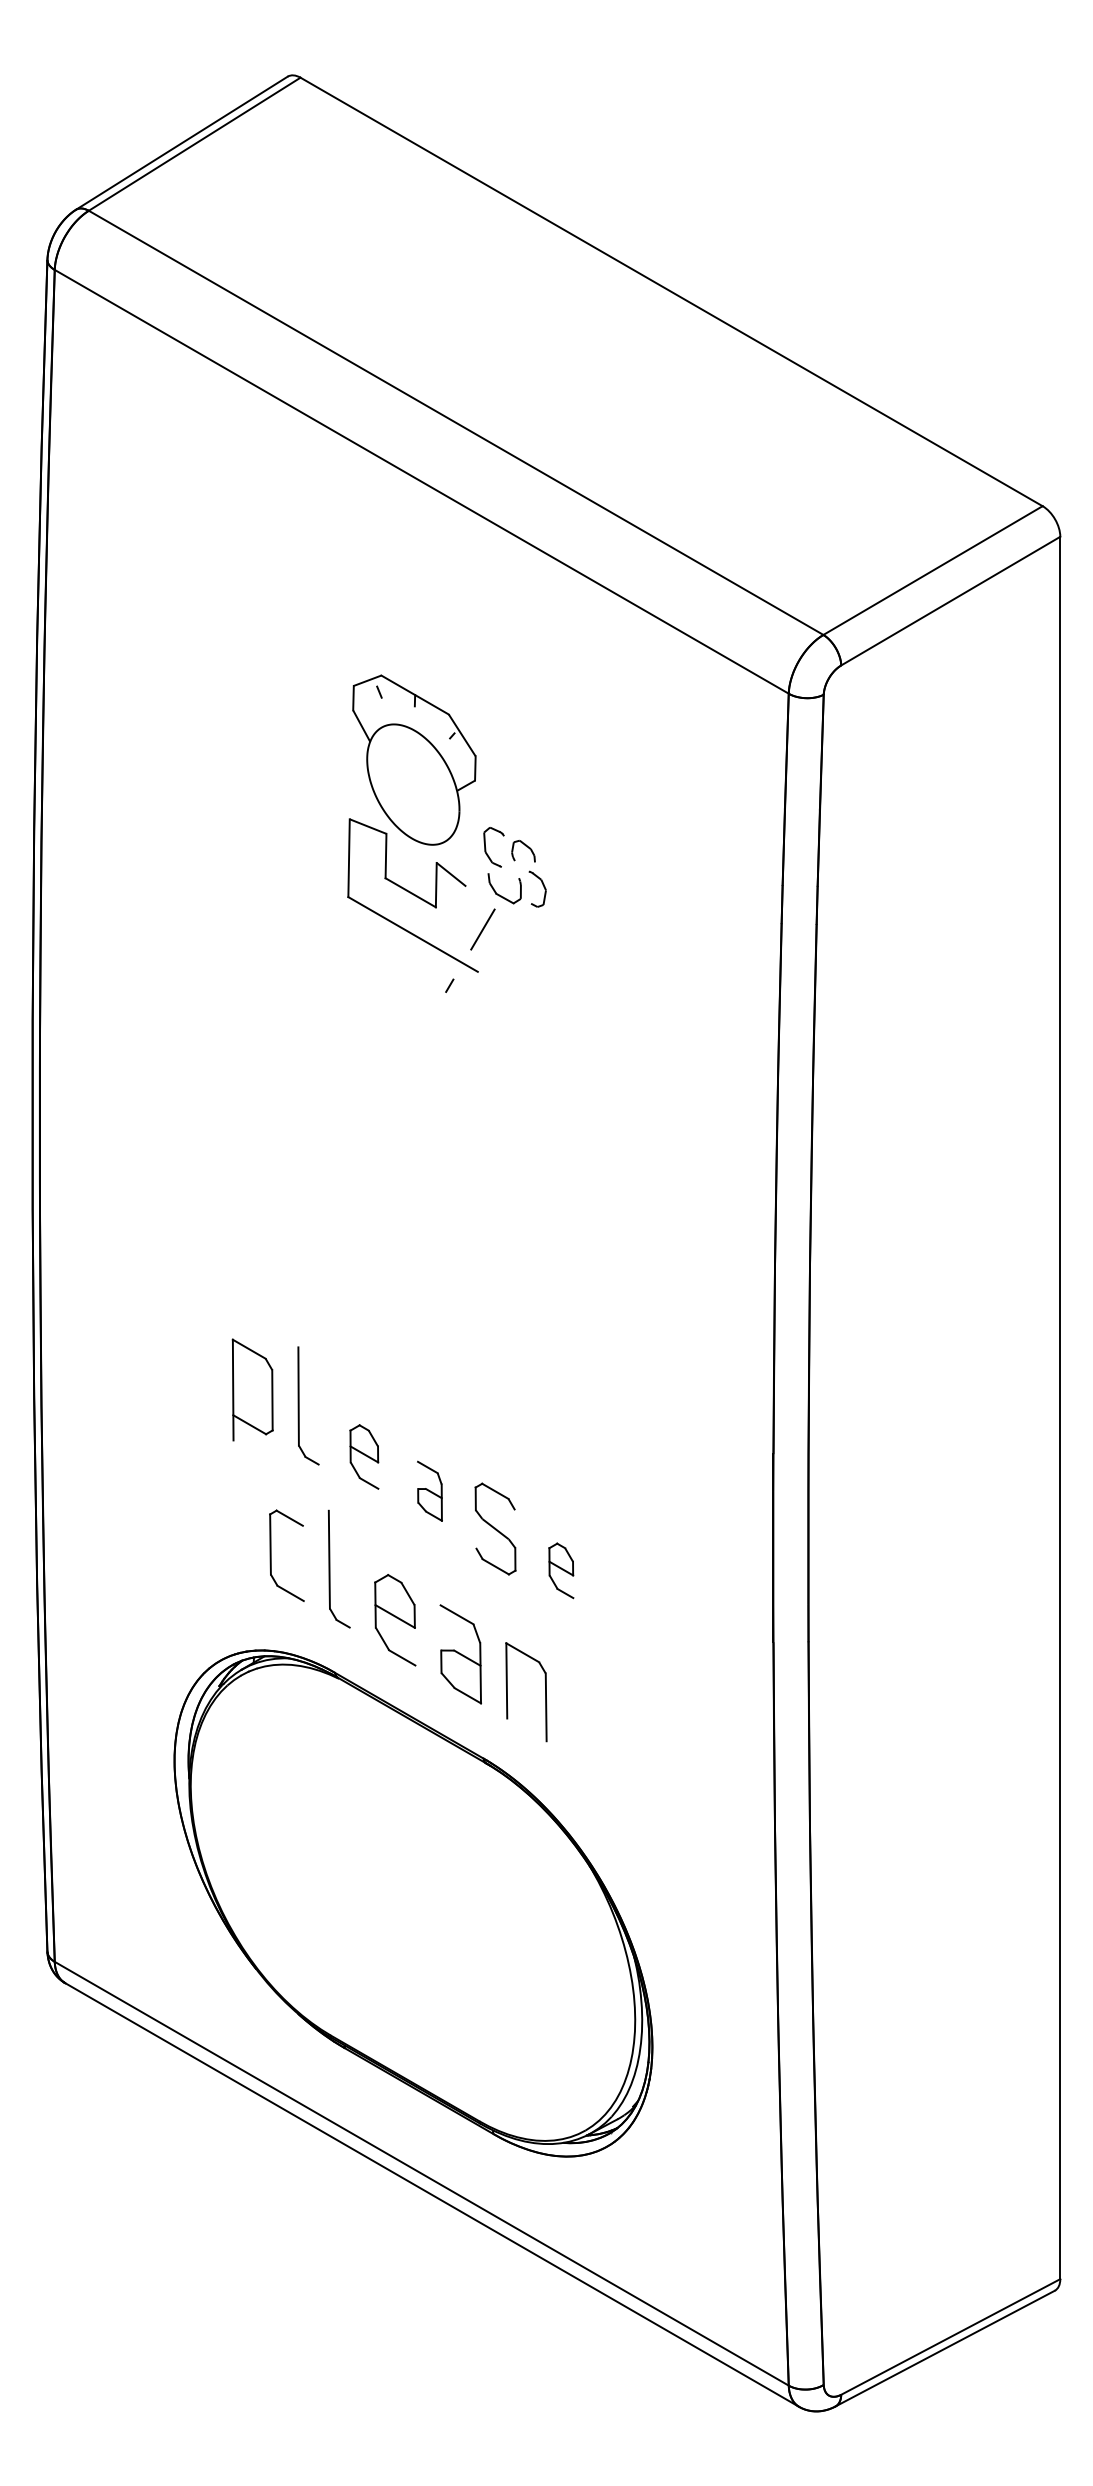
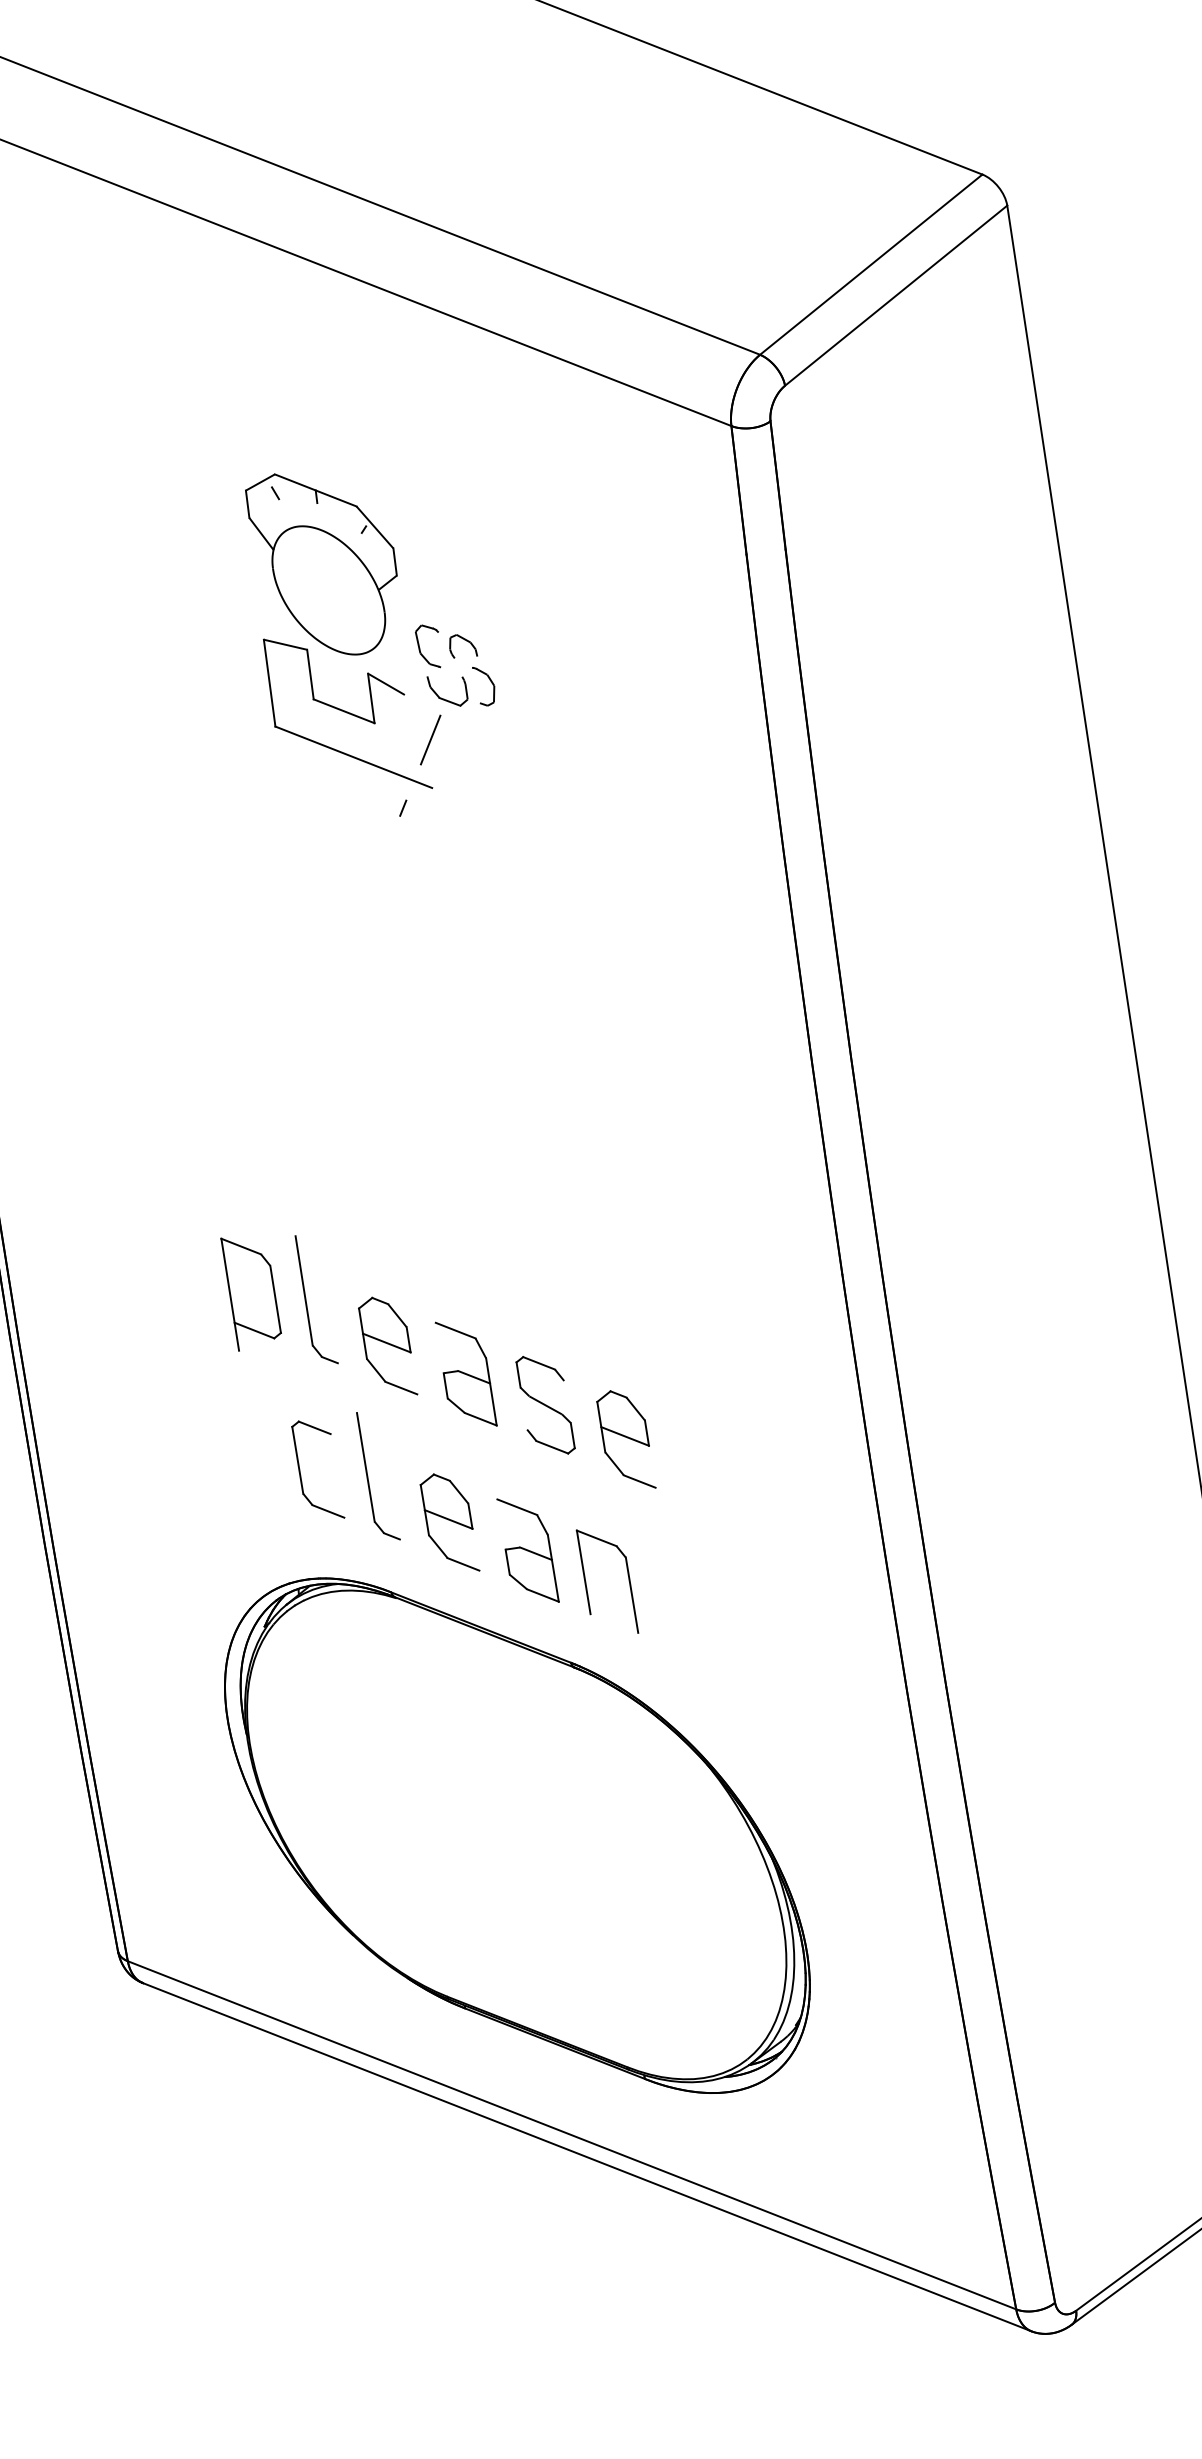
part: (364, 1456) -> (387, 1346), size x1.43
part: (429, 1491) -> (465, 1374), size x1.67
part: (561, 1570) -> (626, 1440), size x1.67

